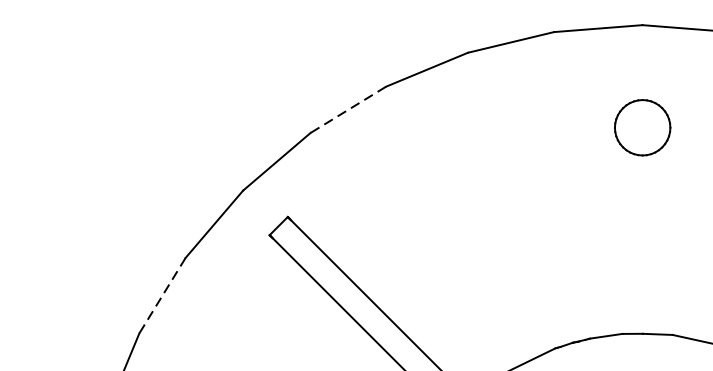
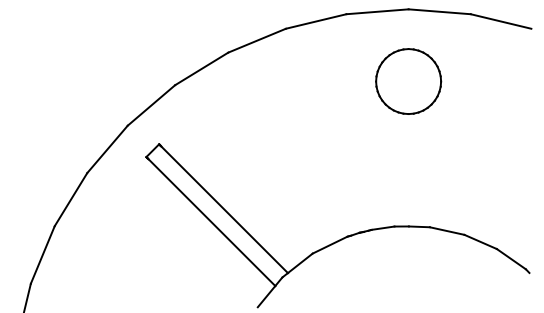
line: (348, 110) -> (201, 69), dashed -> solid
part: (642, 127) -> (408, 81), size x1.67
line: (161, 296) -> (70, 200), dashed -> solid

